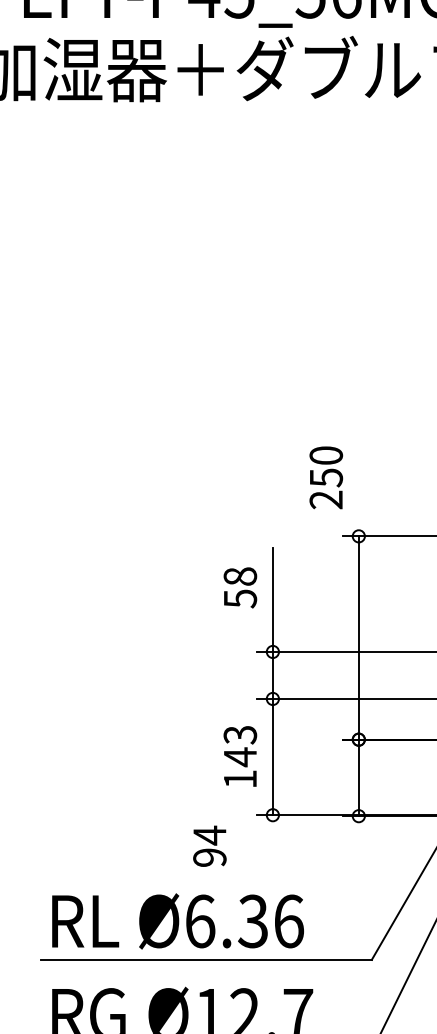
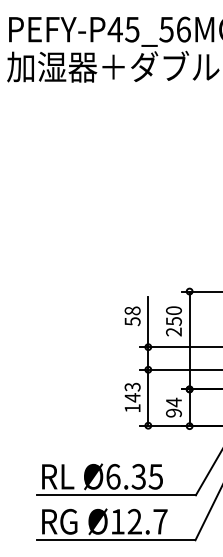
text: (325, 478) -> (173, 321), moved
text: (208, 845) -> (173, 407), moved
text: (287, 920) -> (155, 476), Ø6.36 -> Ø6.35

